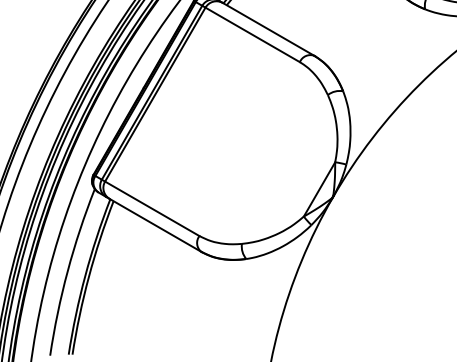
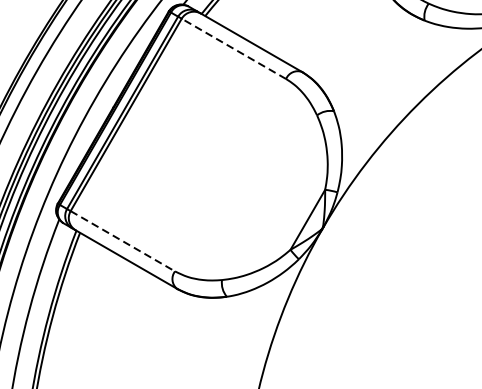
line: (252, 34) -> (233, 48), solid -> dashed
line: (152, 209) -> (123, 242), solid -> dashed

